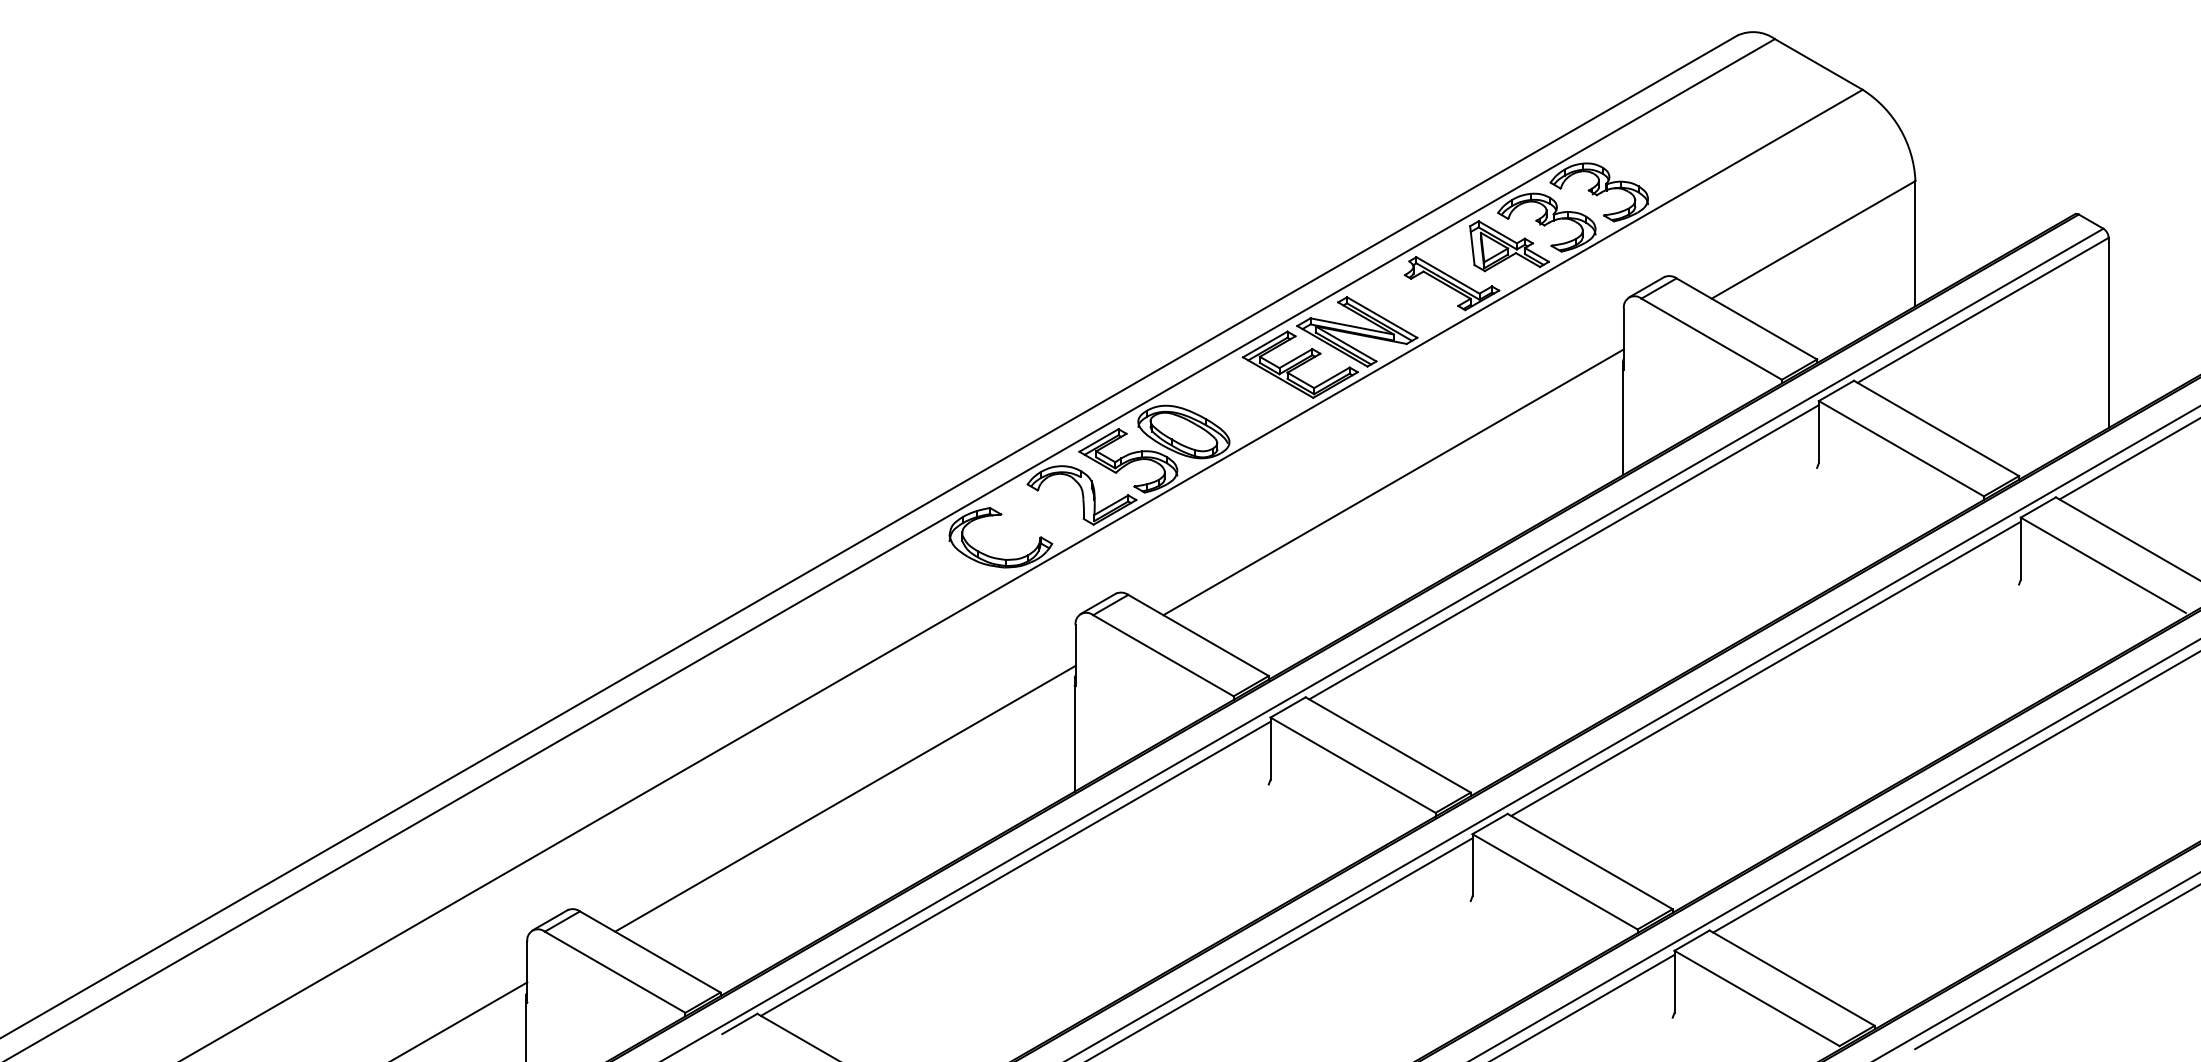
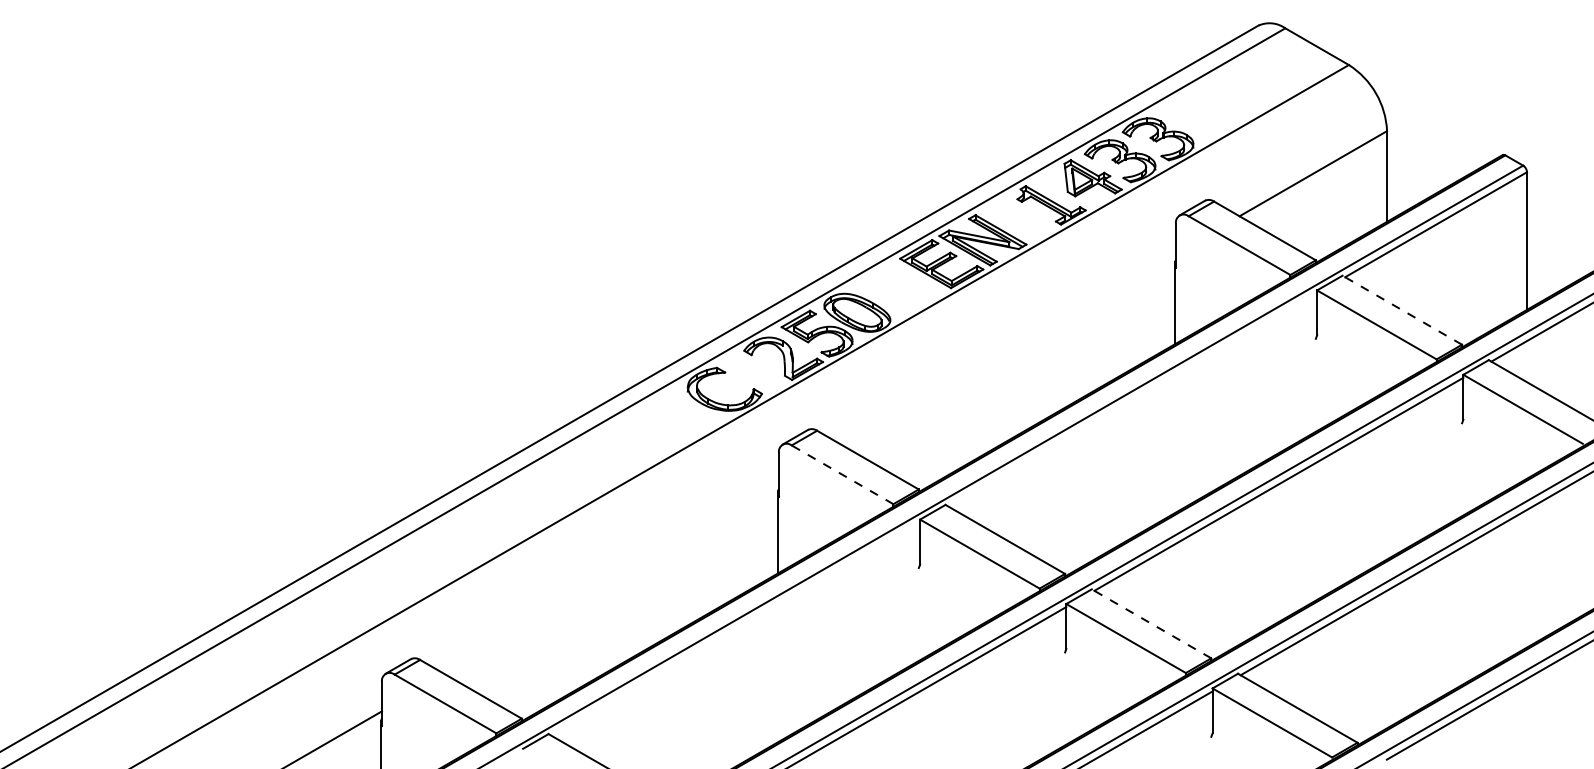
line: (1935, 427) -> (1401, 309), solid -> dashed
line: (1392, 481) -> (1008, 348), removed
line: (1563, 551) -> (1132, 399), removed
line: (1163, 655) -> (842, 474), solid -> dashed
line: (844, 798) -> (611, 578), removed
line: (1590, 861) -> (1151, 623), solid -> dashed
line: (1015, 867) -> (735, 628), removed

